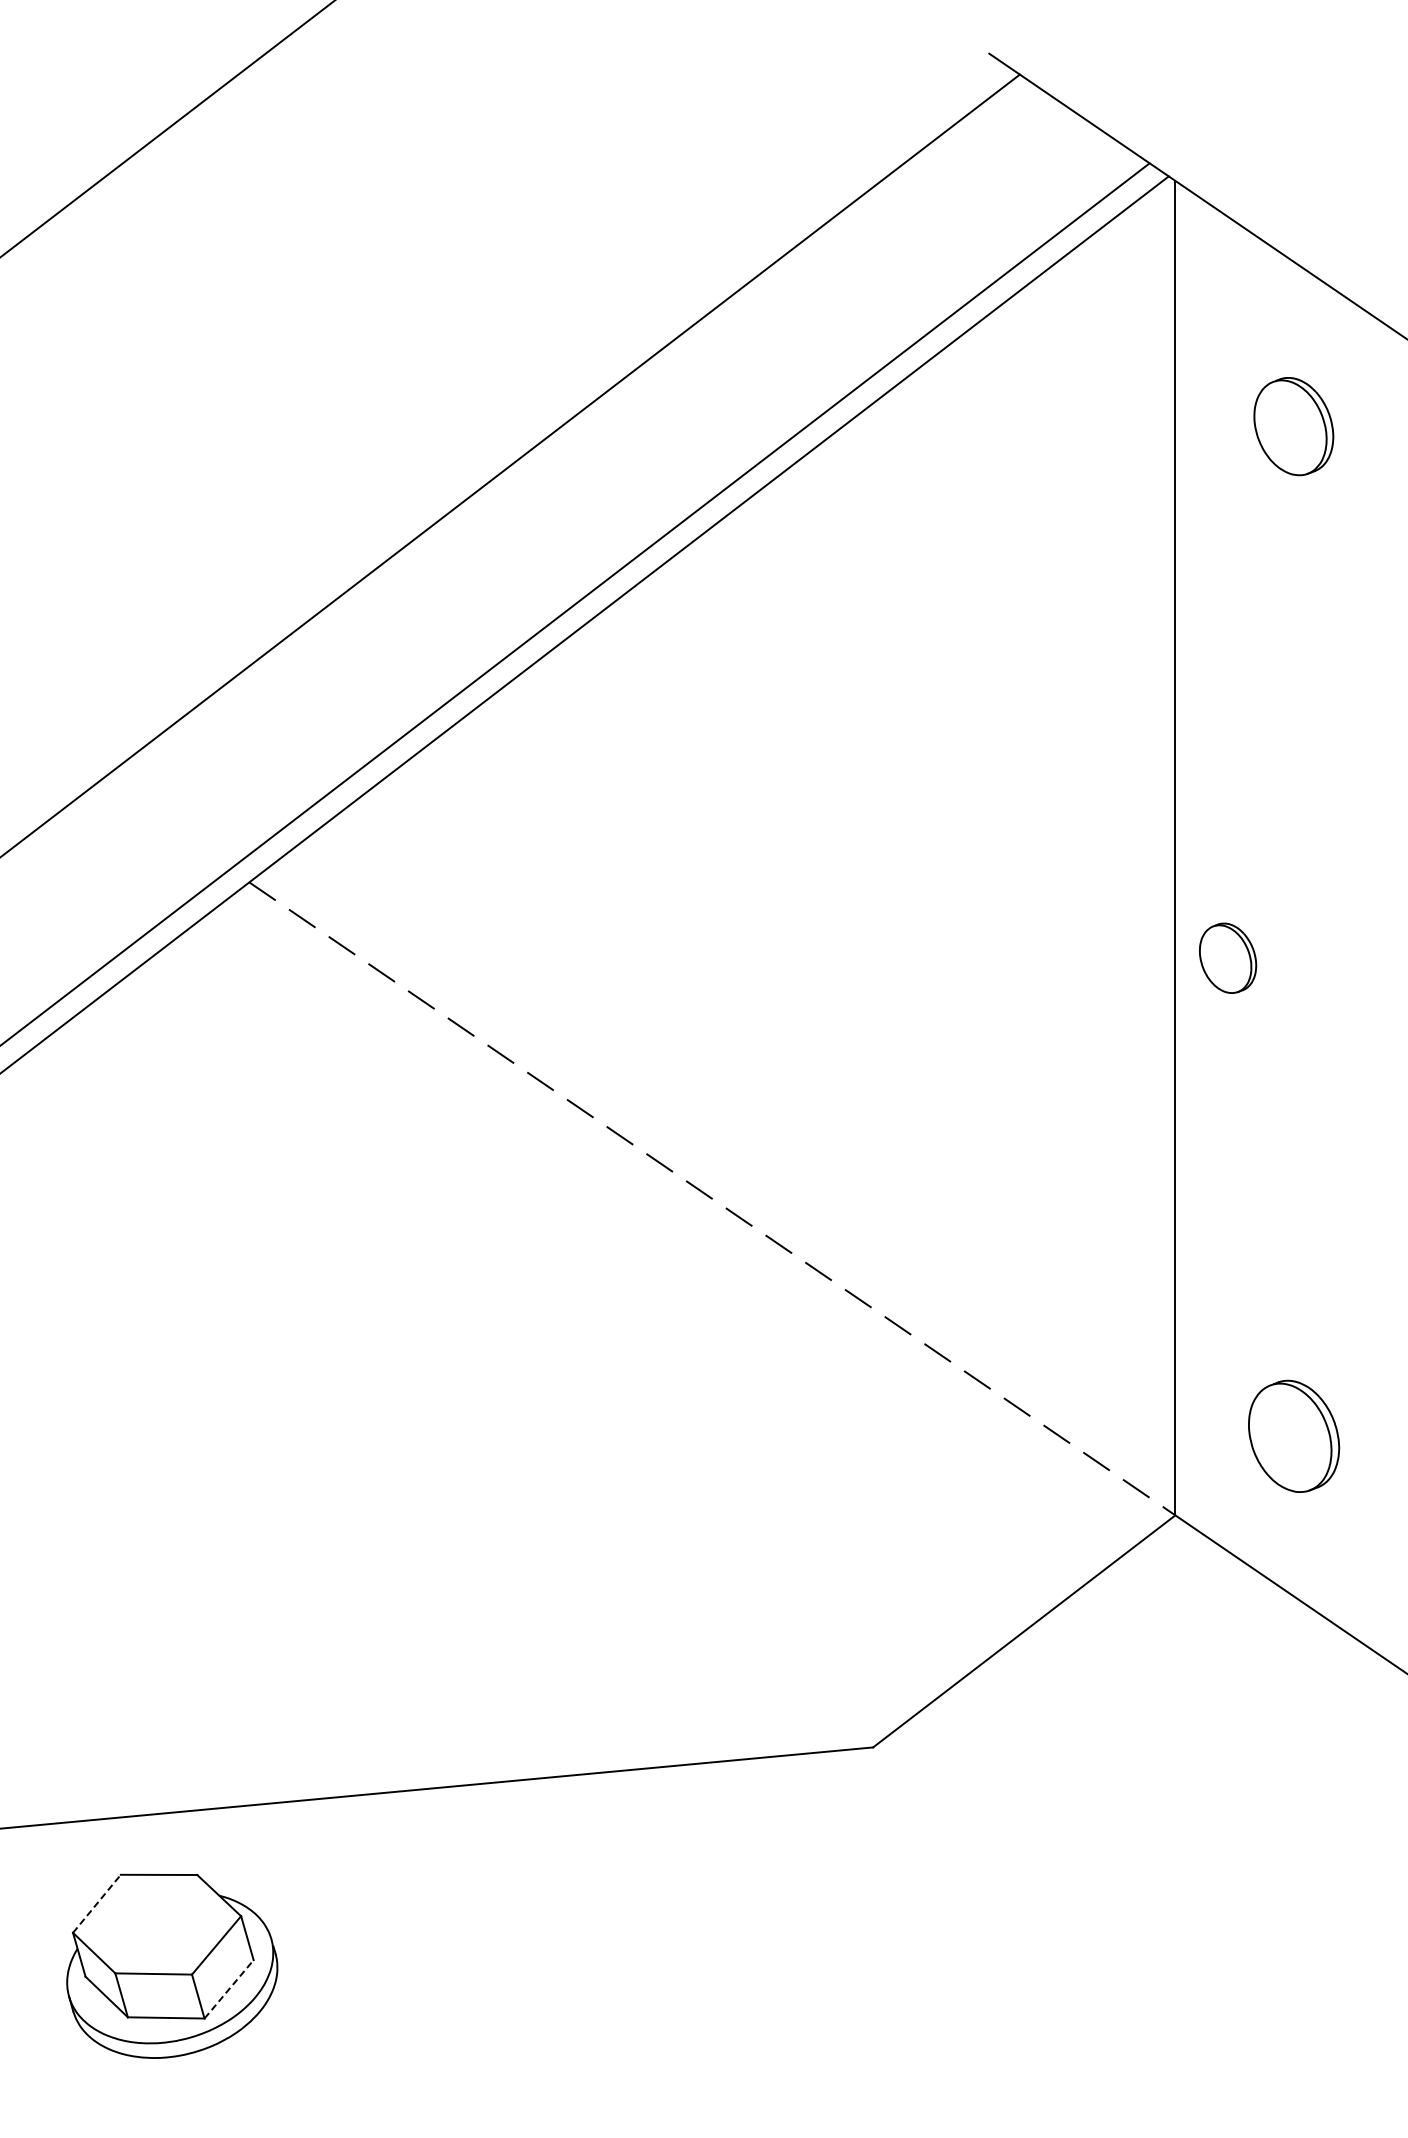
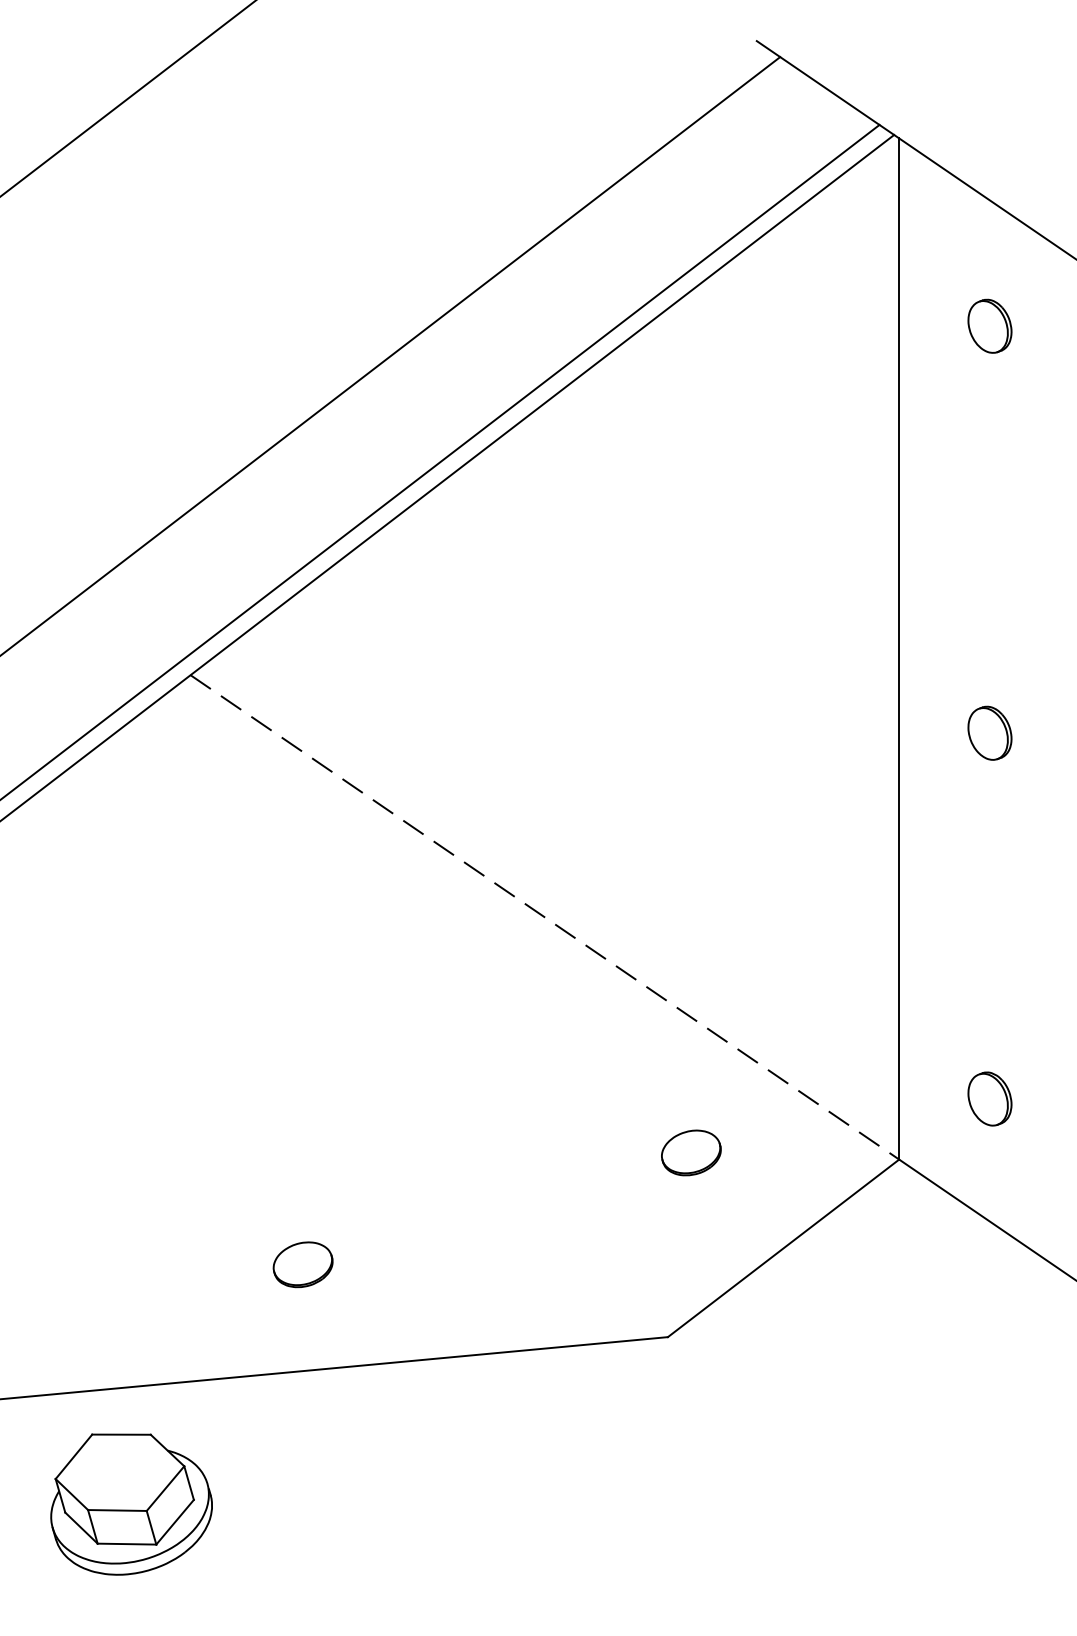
part: (1294, 425) -> (990, 325), size x0.71
part: (1228, 957) -> (990, 732), moved
part: (1293, 1435) -> (989, 1098), size x0.62
part: (903, 1506) -> (691, 1152), added
part: (396, 1652) -> (303, 1264), added
line: (96, 1903) -> (73, 1456), dashed -> solid
line: (229, 1988) -> (175, 1521), dashed -> solid

